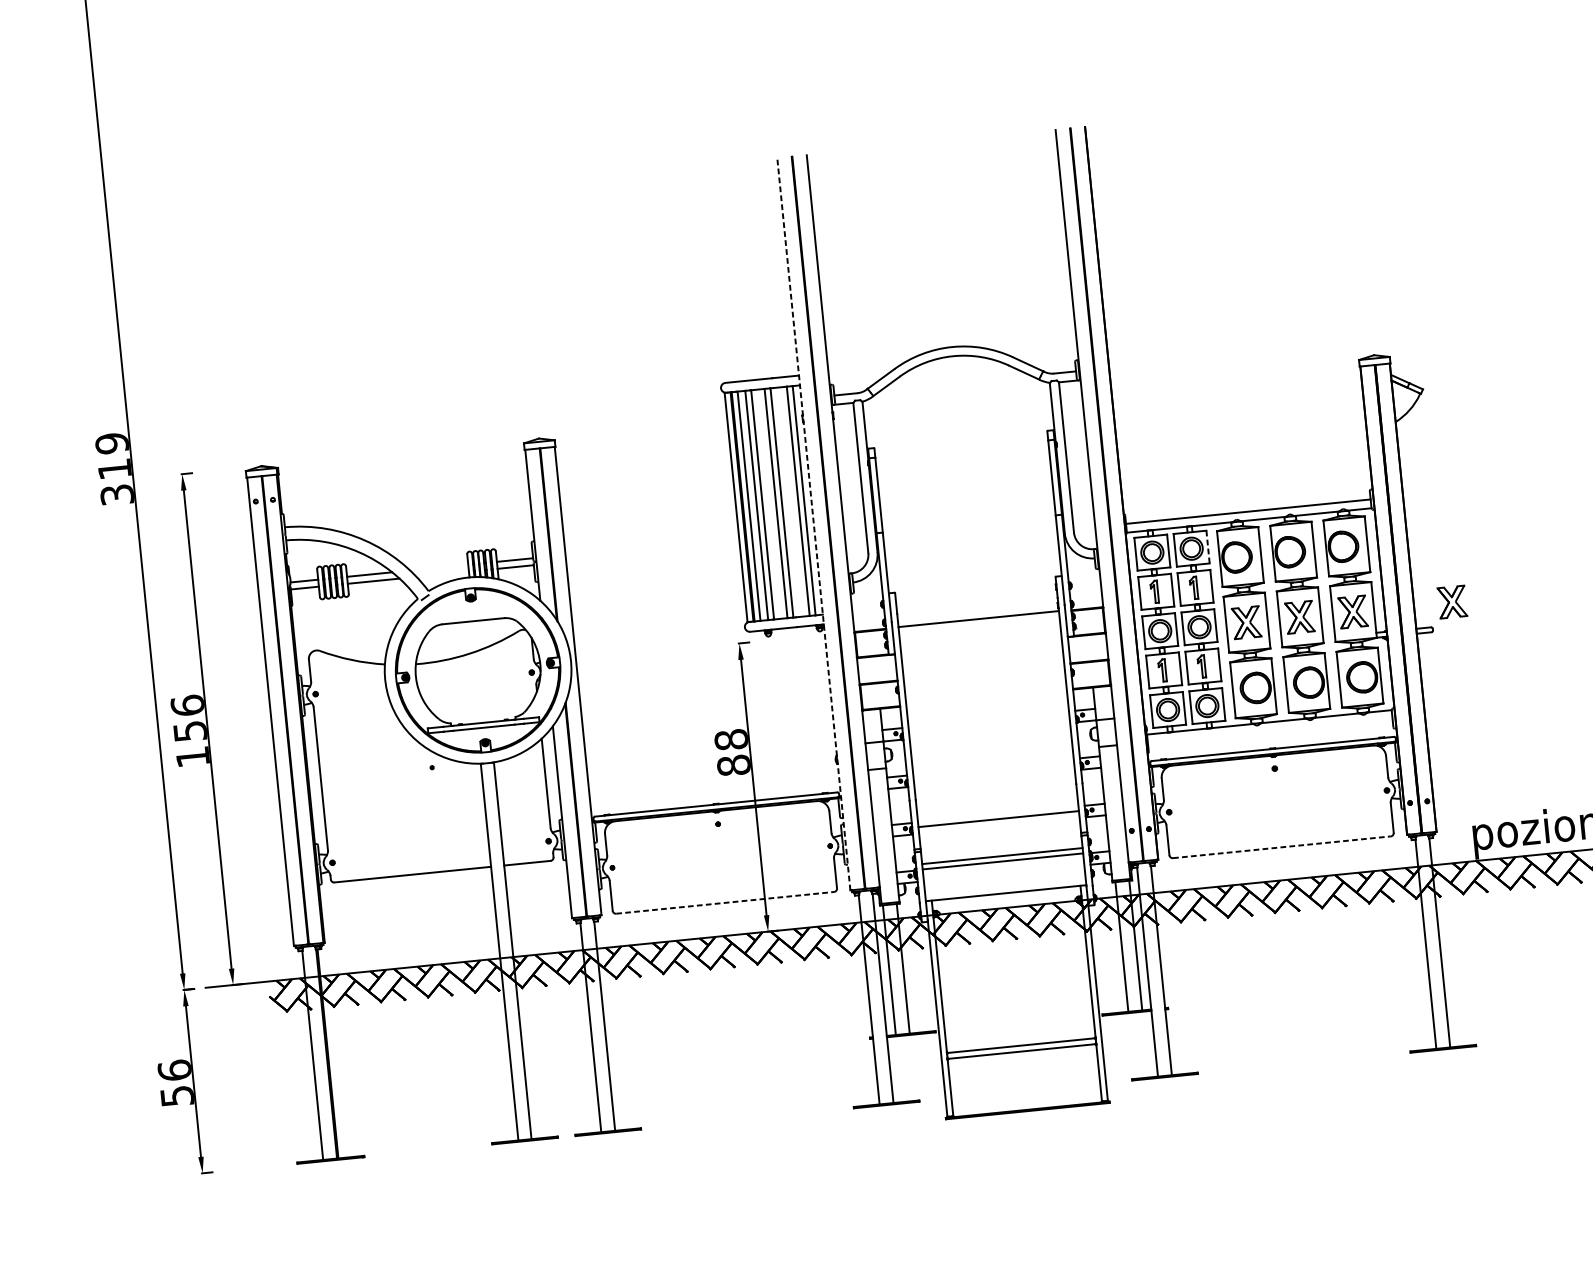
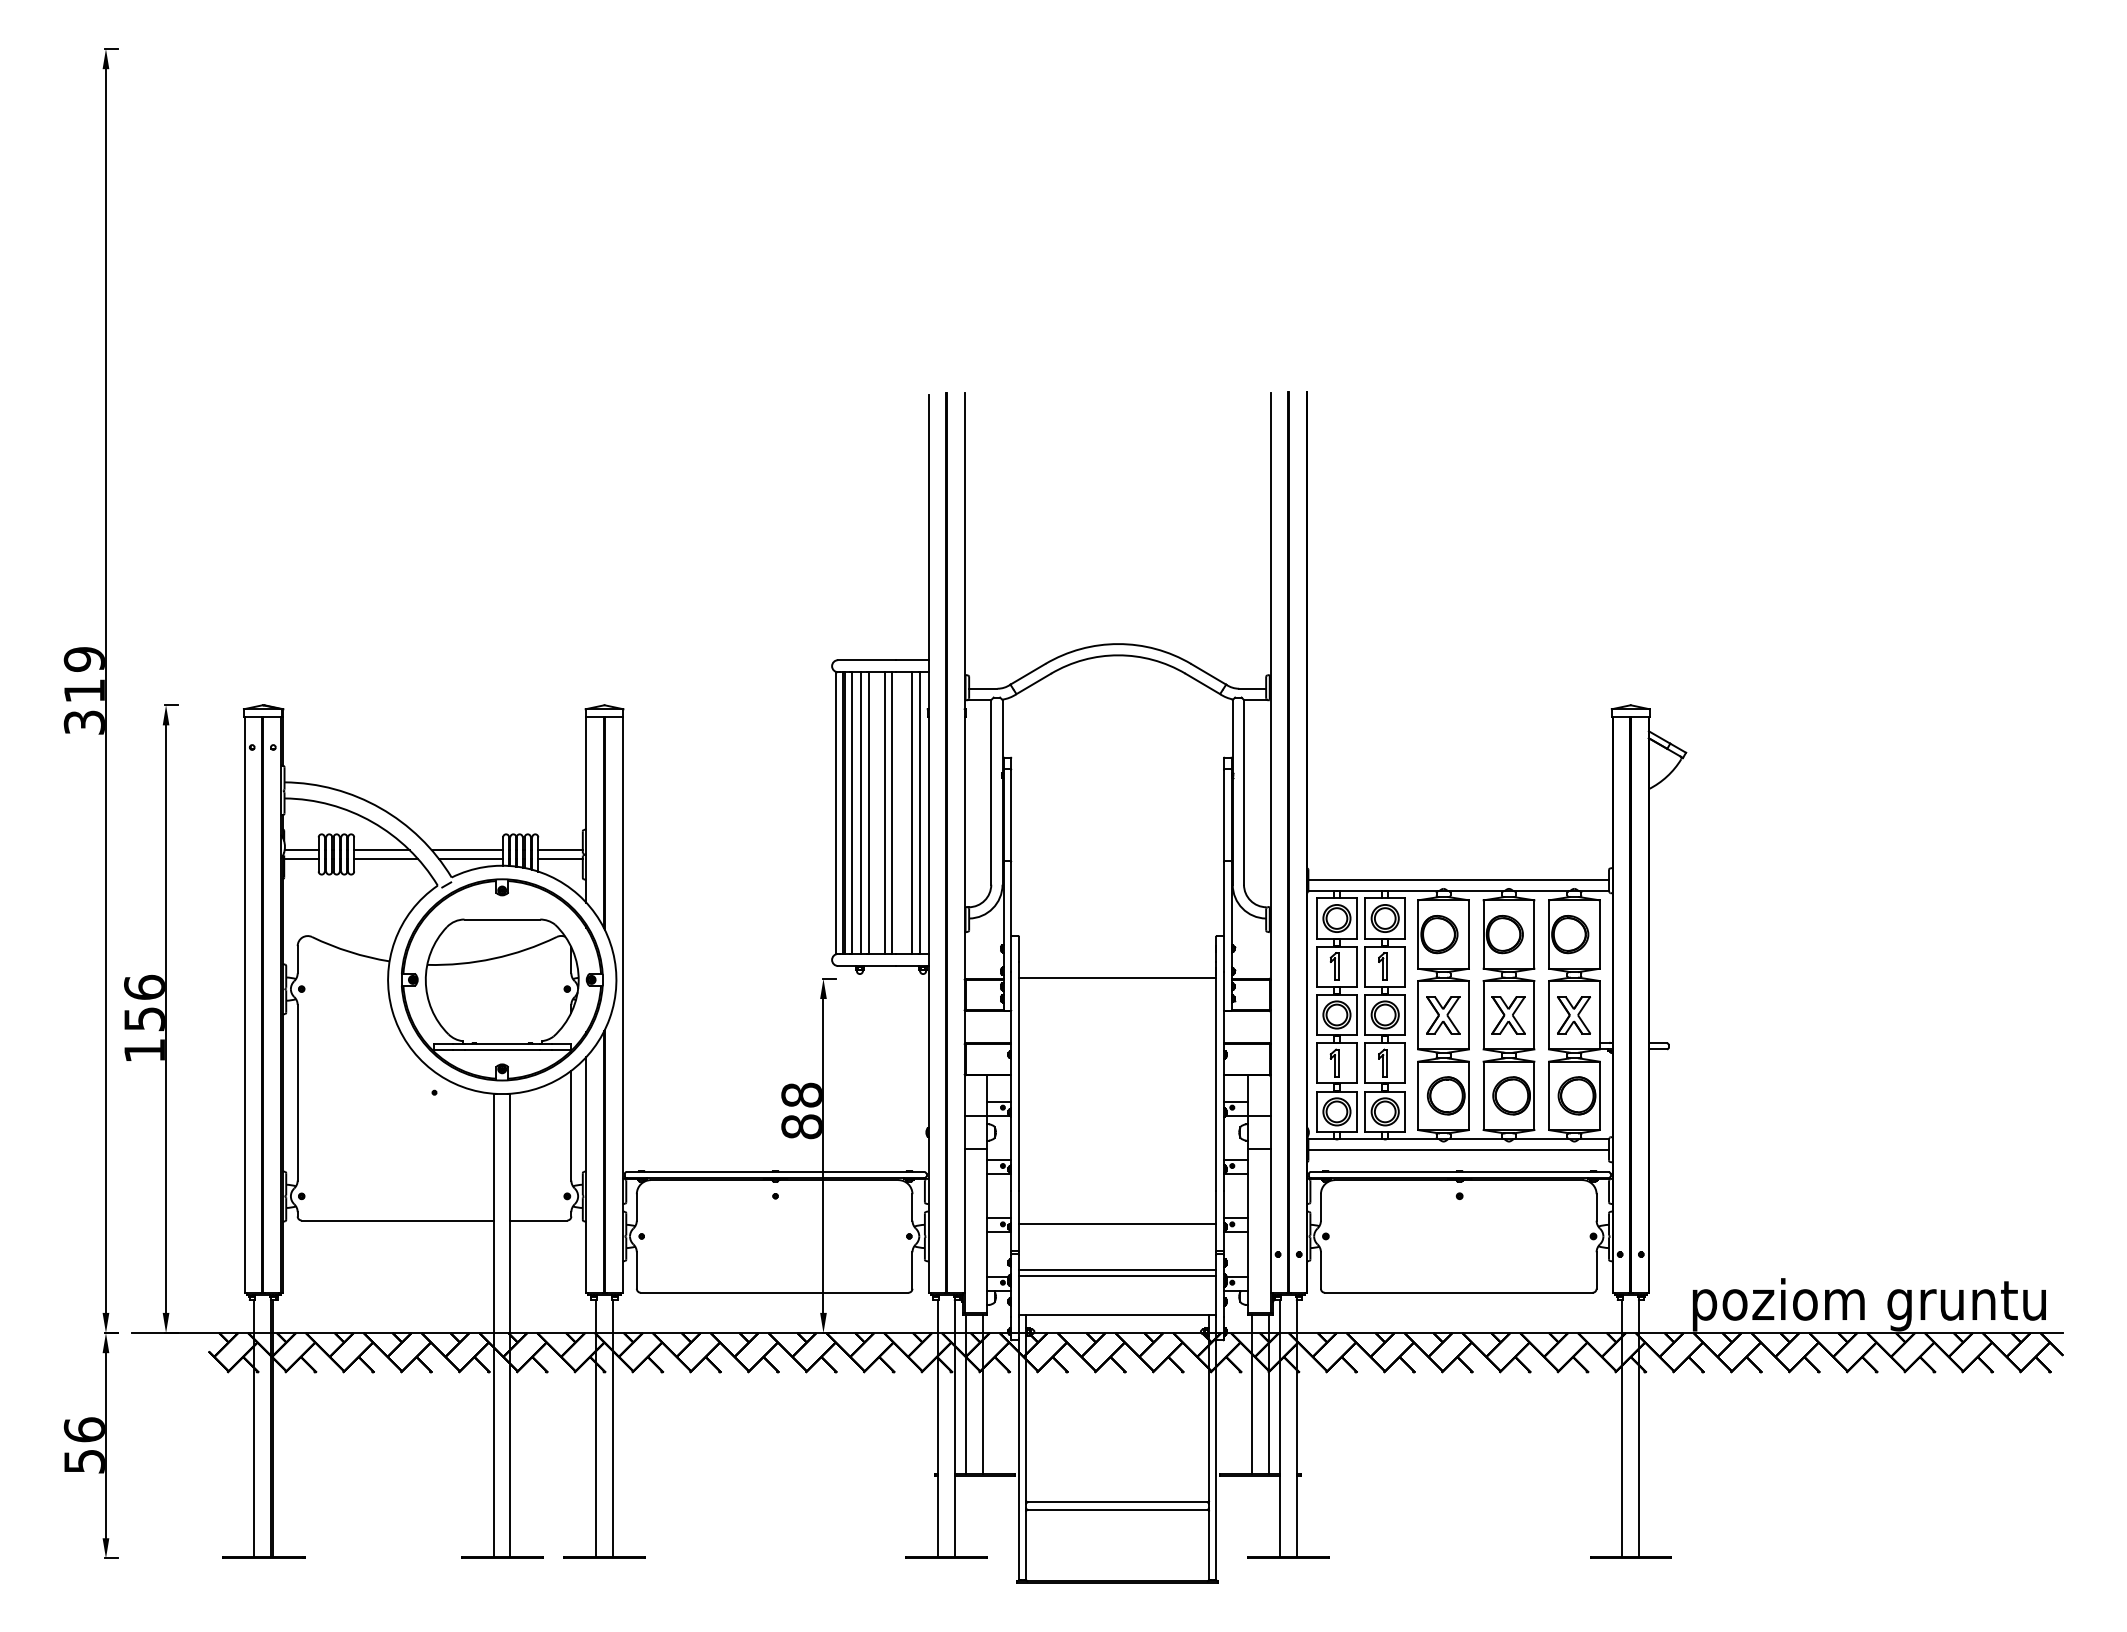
line: (813, 524) -> (928, 843), dashed -> solid
line: (1208, 547) -> (1405, 919), dashed -> solid
line: (439, 567) -> (467, 850), added
line: (442, 574) -> (470, 858), added
part: (1452, 602) -> (1695, 1015), removed
line: (1270, 731) -> (1458, 1150), added
line: (1281, 847) -> (1458, 1292), dashed -> solid
line: (725, 902) -> (774, 1292), dashed -> solid

